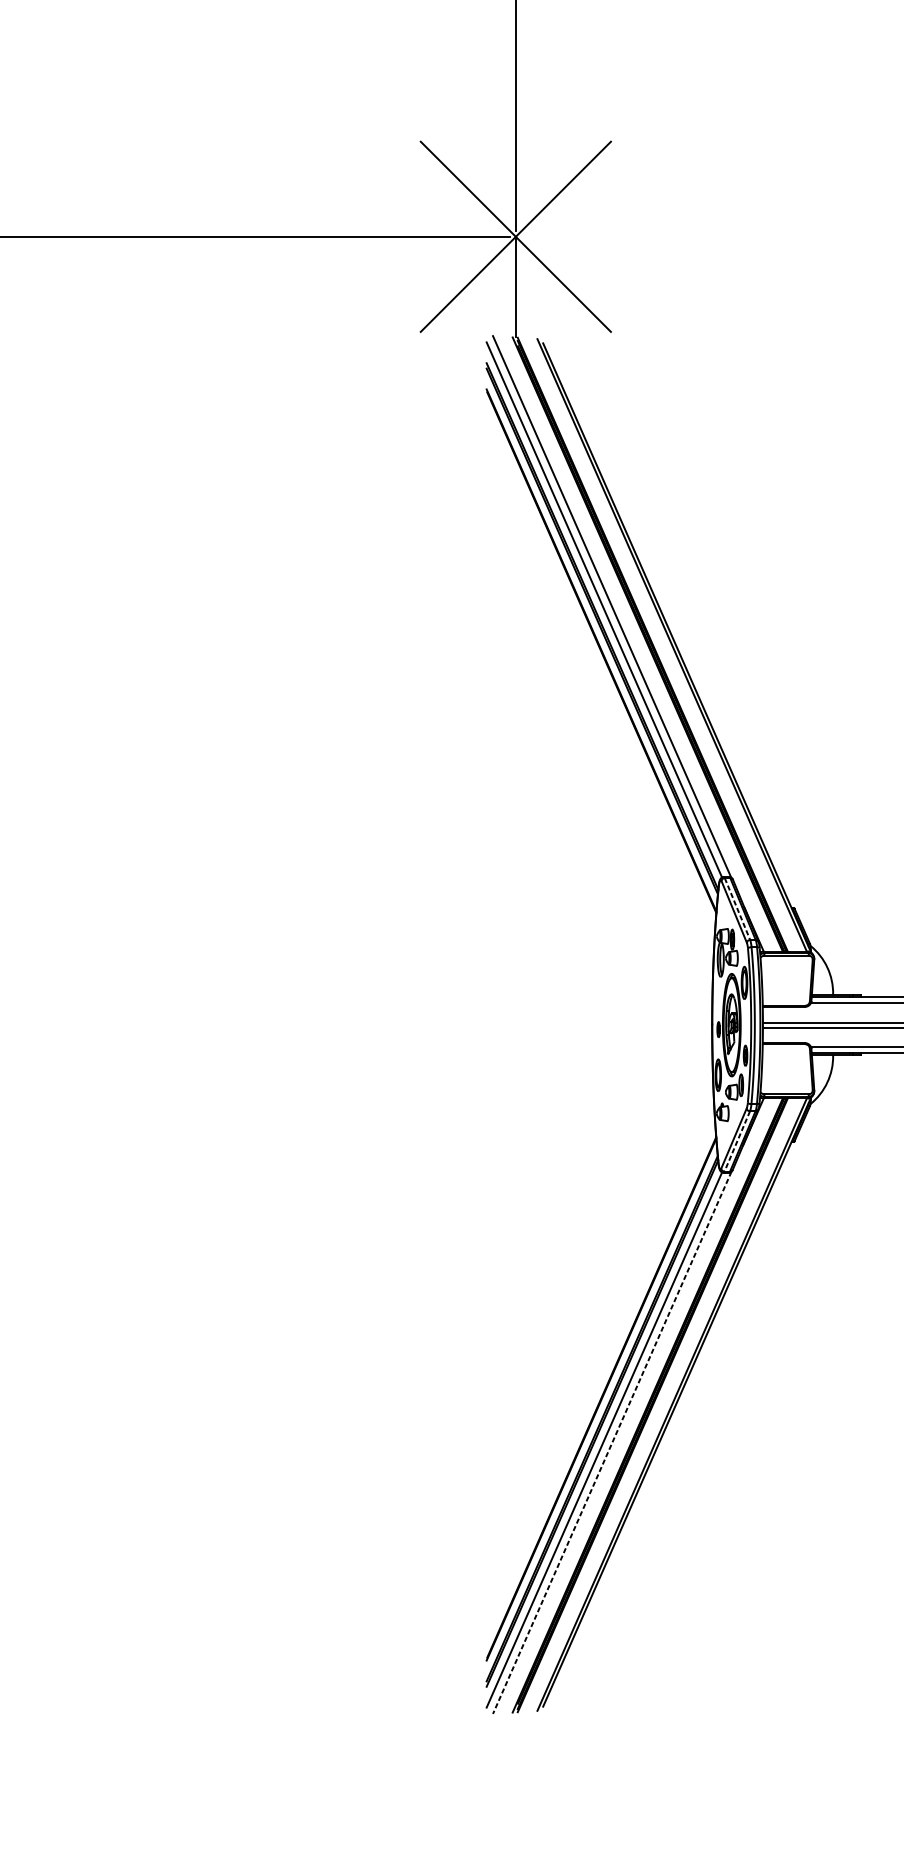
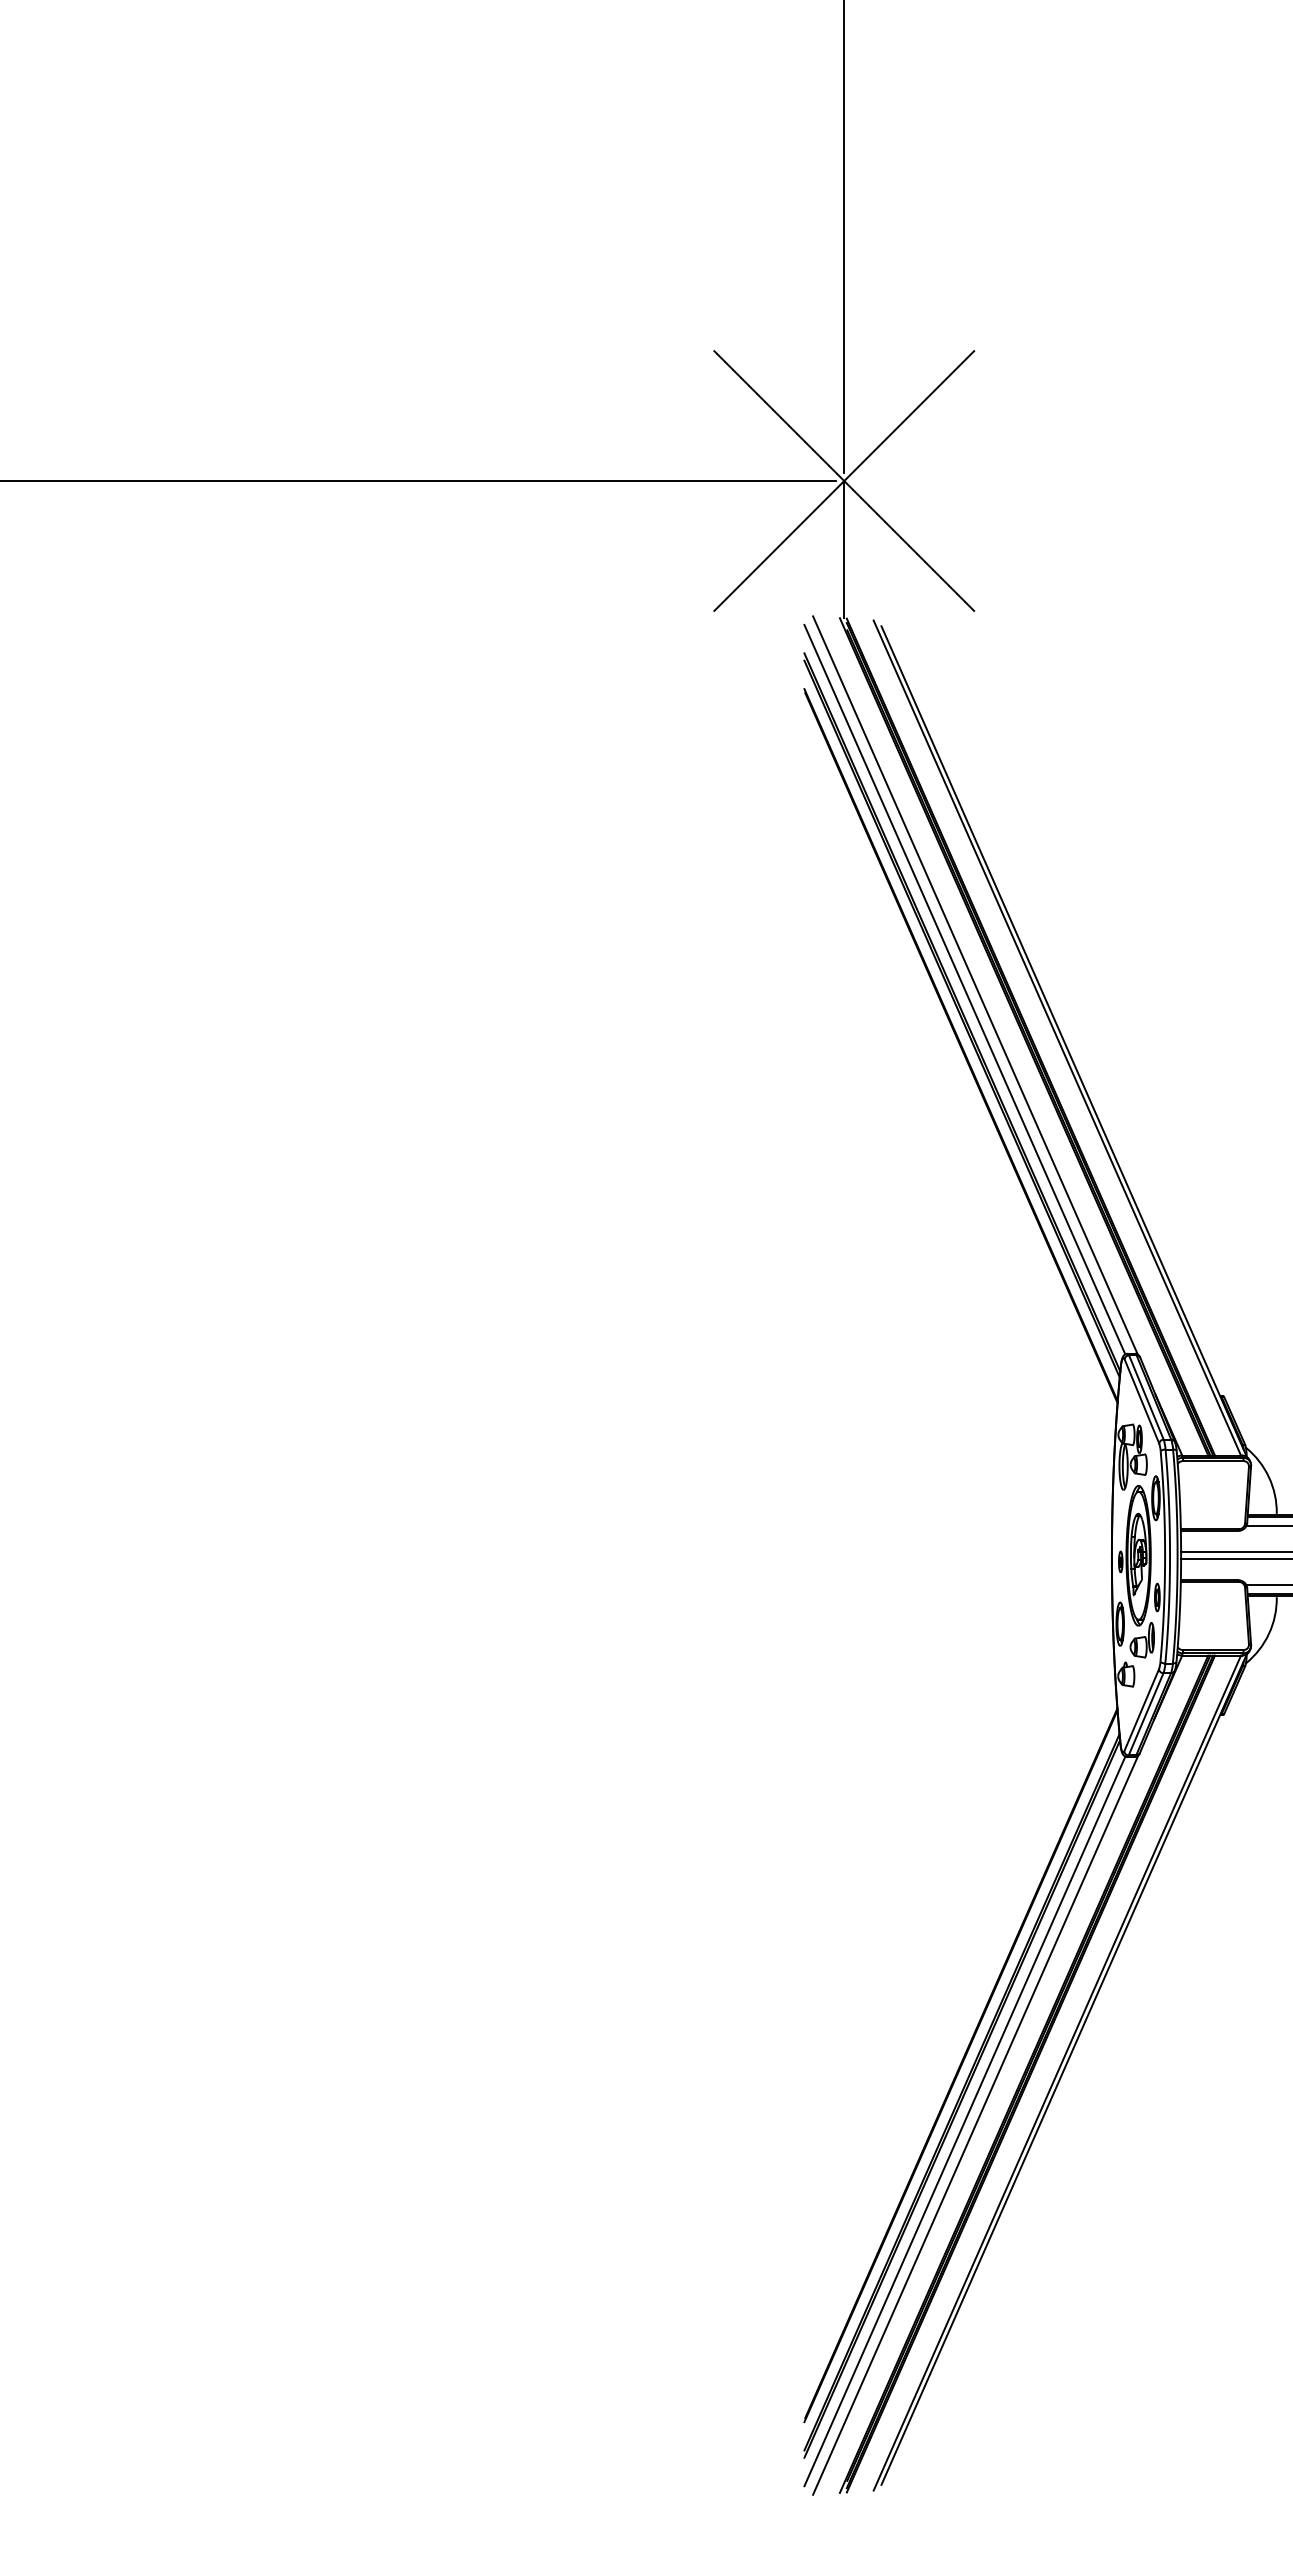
line: (737, 909) -> (1146, 1397), dashed -> solid
line: (737, 1141) -> (1146, 1714), dashed -> solid
line: (612, 1443) -> (975, 2125), dashed -> solid

